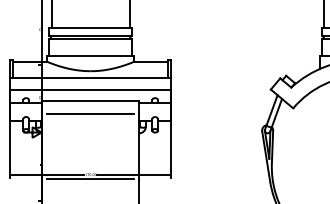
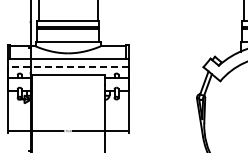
line: (91, 90) -> (68, 67), solid -> dashed
line: (89, 113) -> (67, 85), removed
line: (89, 179) -> (67, 134), removed

